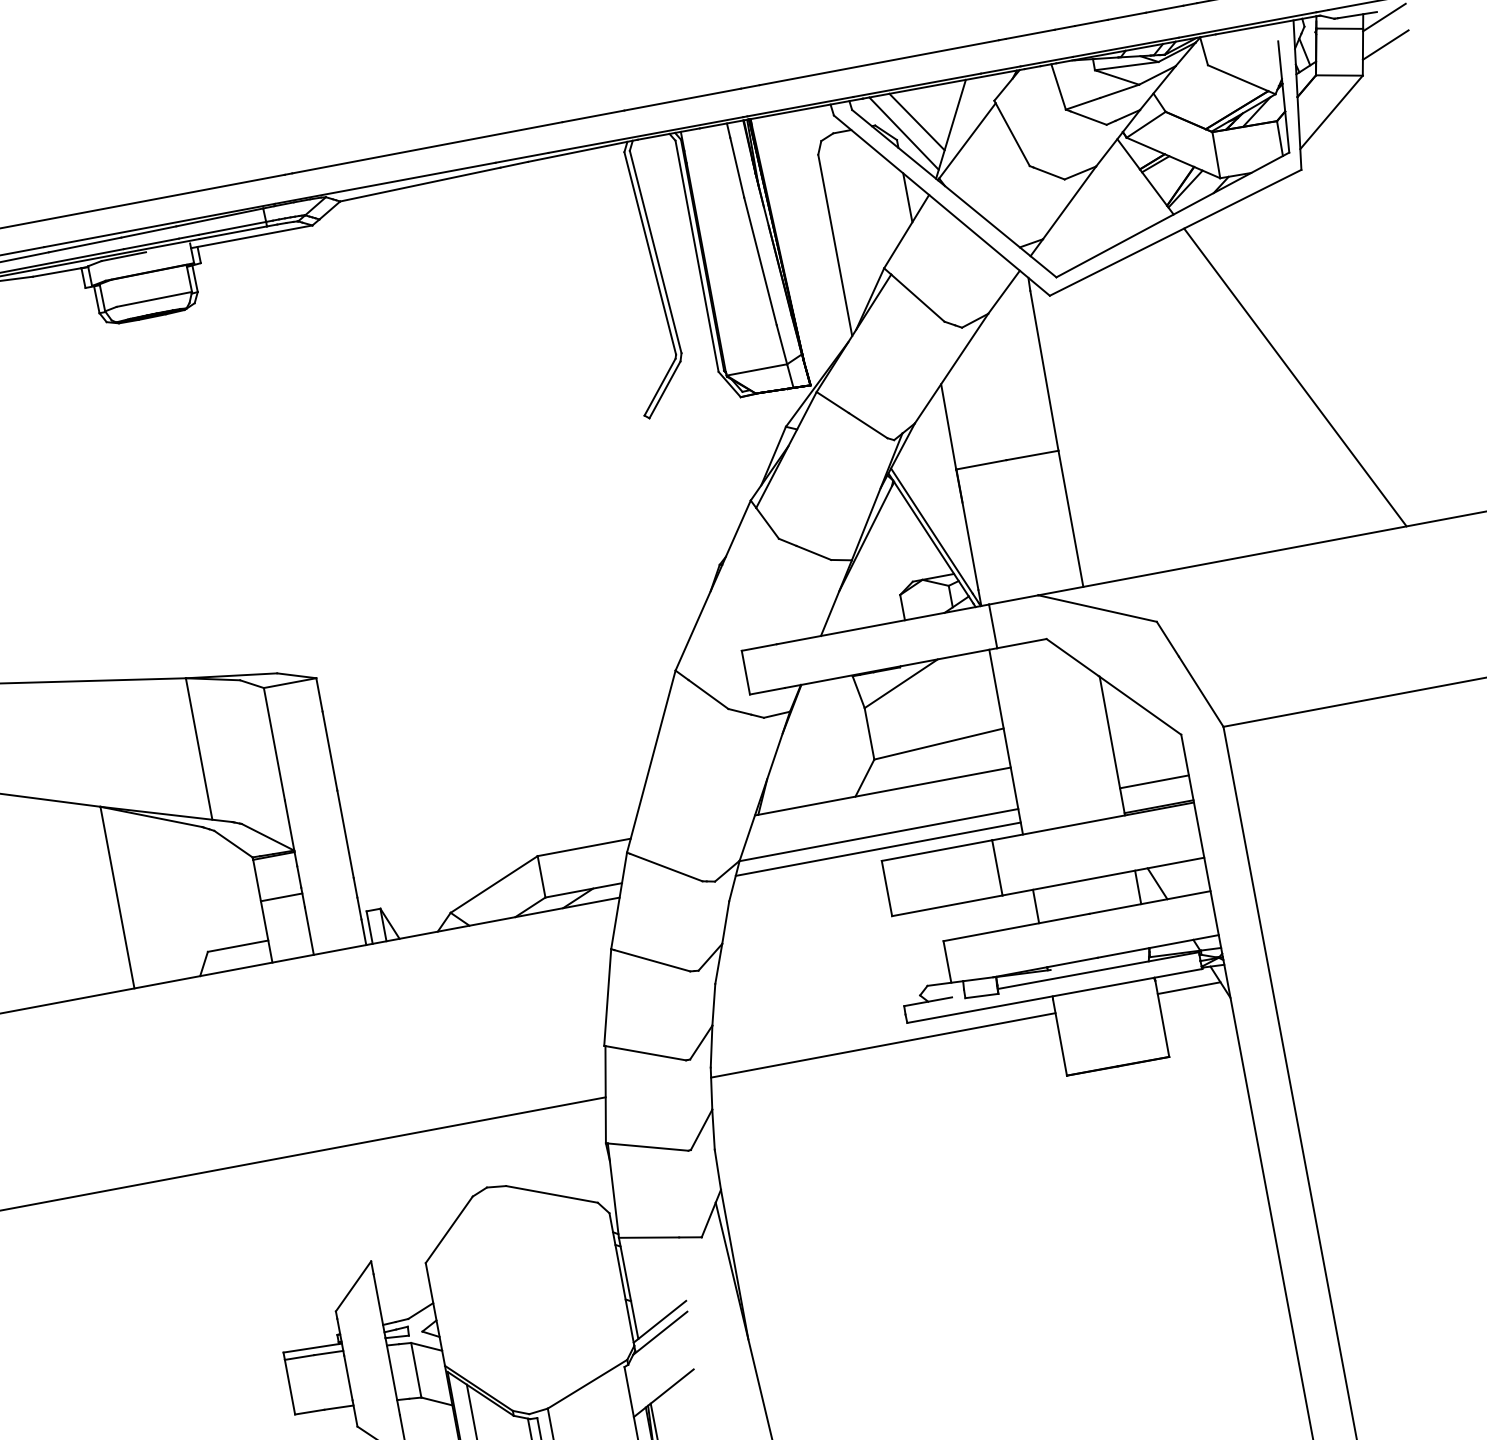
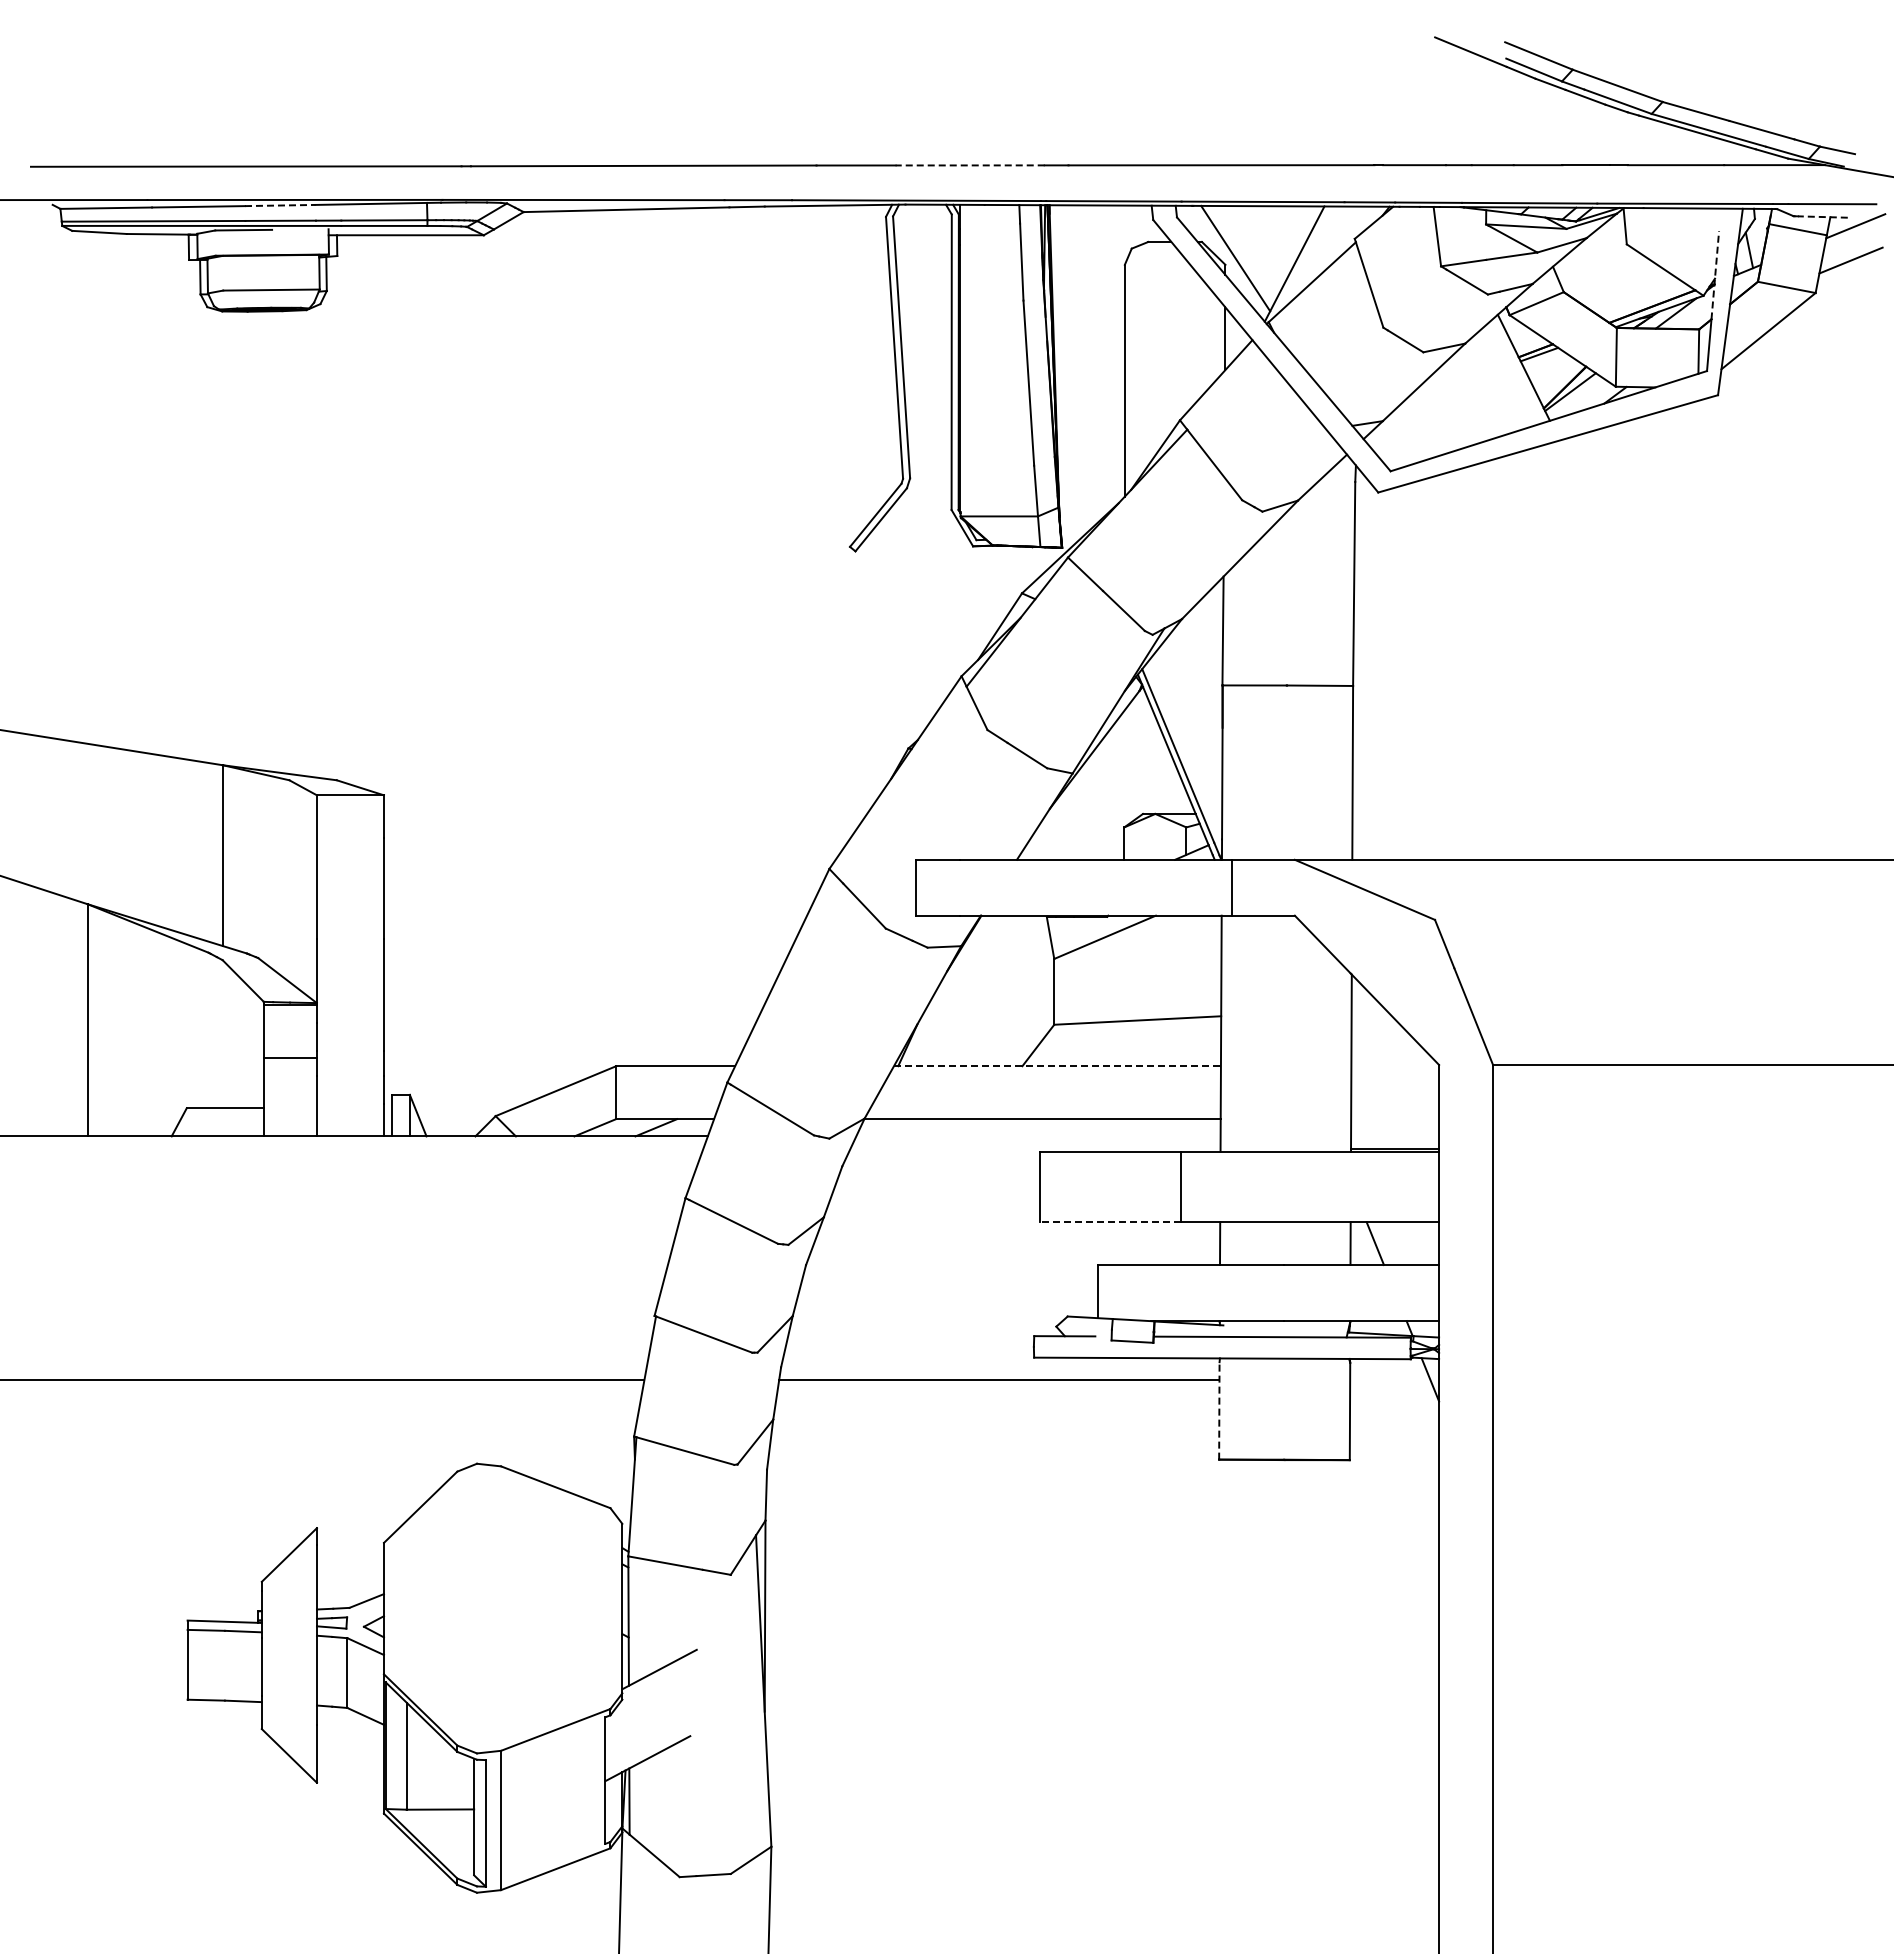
line: (1357, 15) -> (1822, 217), solid -> dashed
line: (1281, 75) -> (1715, 274), solid -> dashed
line: (682, 99) -> (970, 165), solid -> dashed
line: (916, 122) -> (1253, 247), removed
line: (149, 231) -> (280, 205), solid -> dashed
line: (1295, 376) -> (1662, 649), removed
line: (1154, 782) -> (1395, 1117), removed
line: (882, 791) -> (1057, 1066), solid -> dashed
line: (878, 849) -> (1038, 1136), removed
line: (947, 906) -> (1110, 1222), solid -> dashed
line: (1189, 987) -> (1390, 1379), removed
line: (1060, 1037) -> (1219, 1410), solid -> dashed
line: (659, 1333) -> (656, 1683), removed

